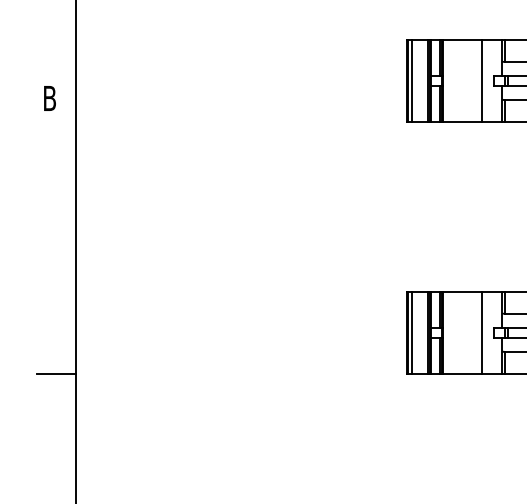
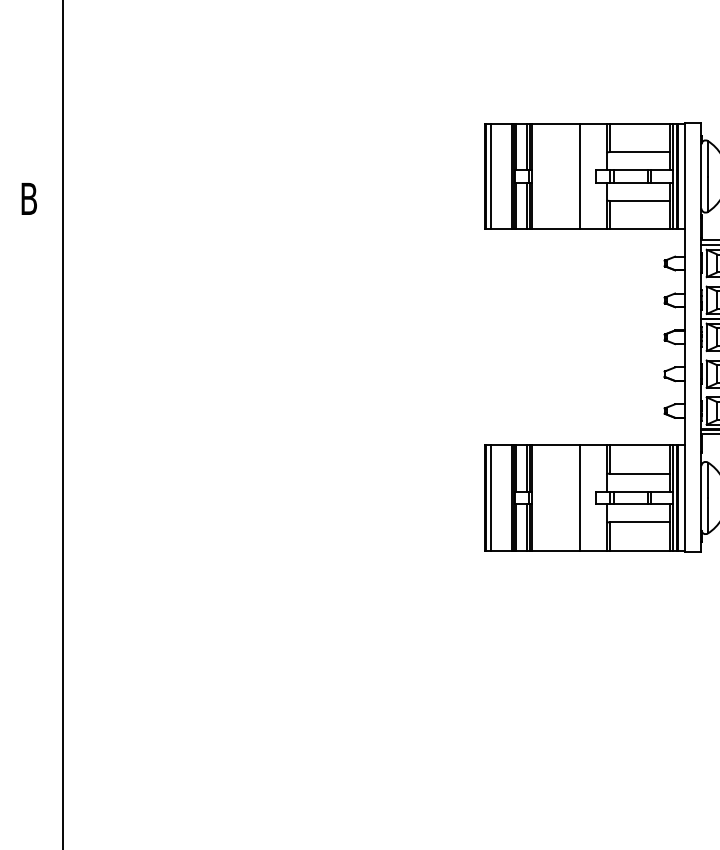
line: (56, 373) -> (37, 550), removed

